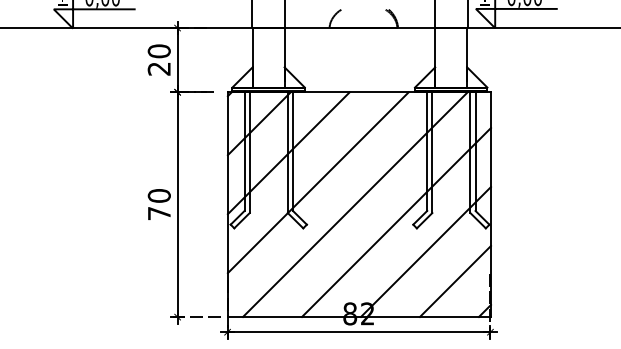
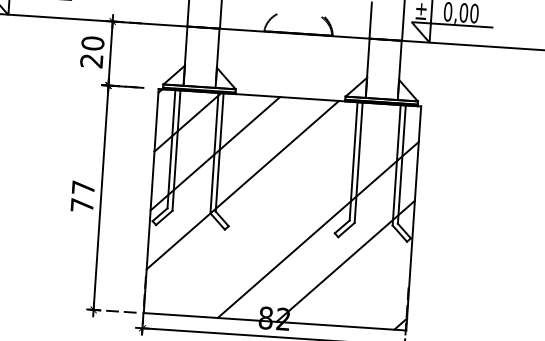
text: (158, 195) -> (82, 187), 70 -> 77
line: (355, 204) -> (278, 209), removed
line: (454, 280) -> (372, 291), removed

